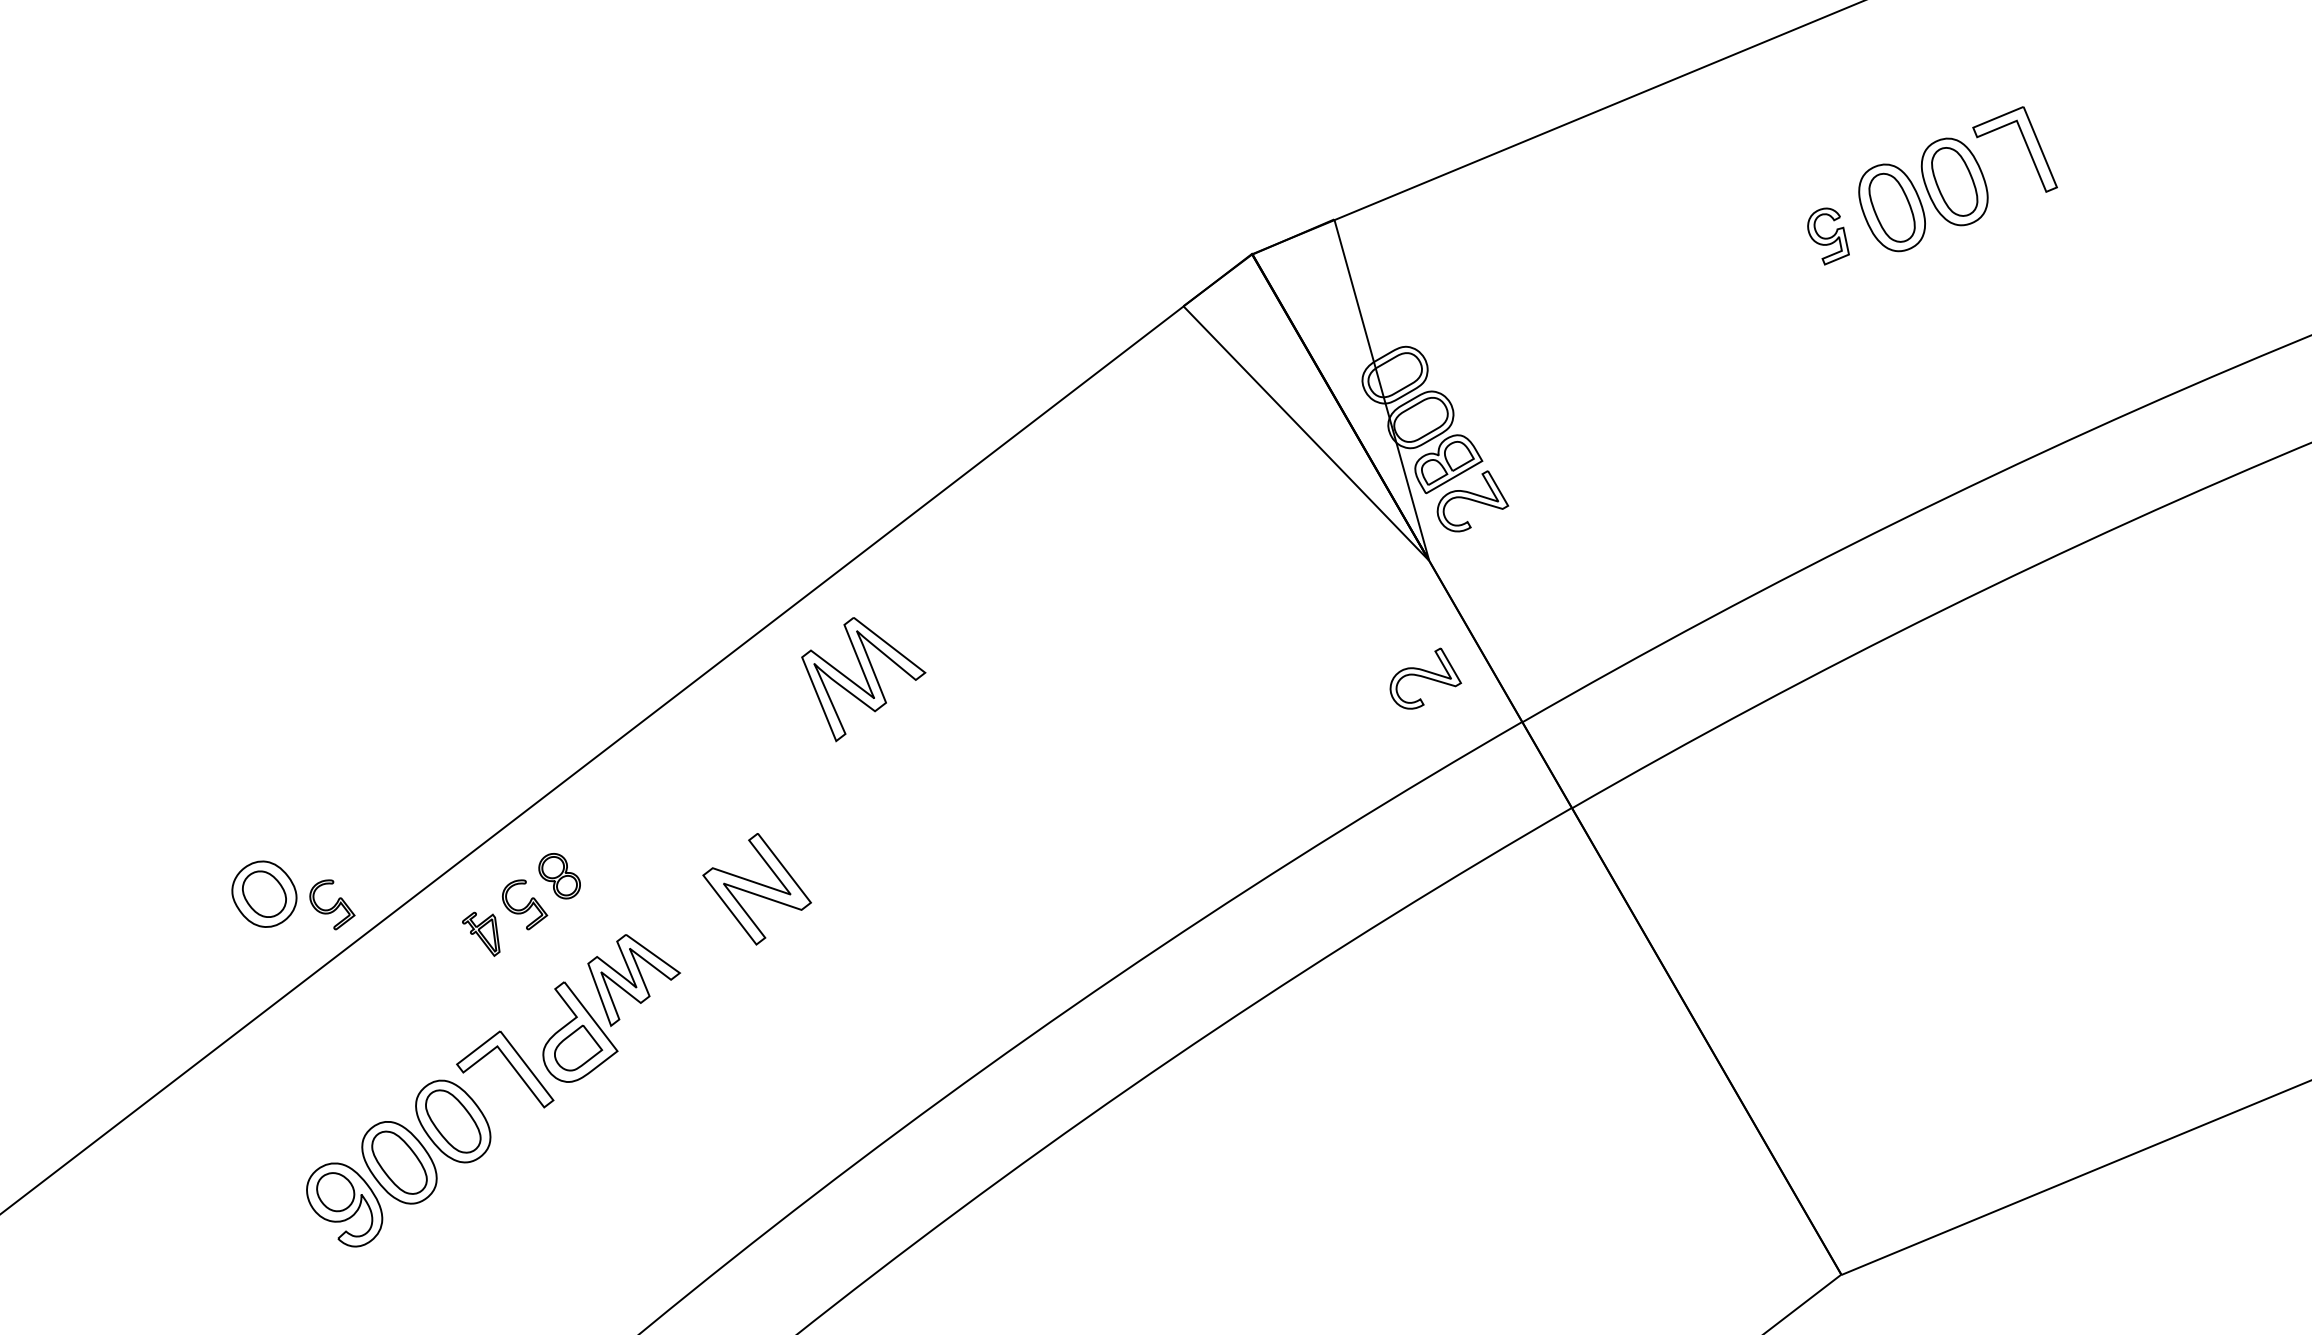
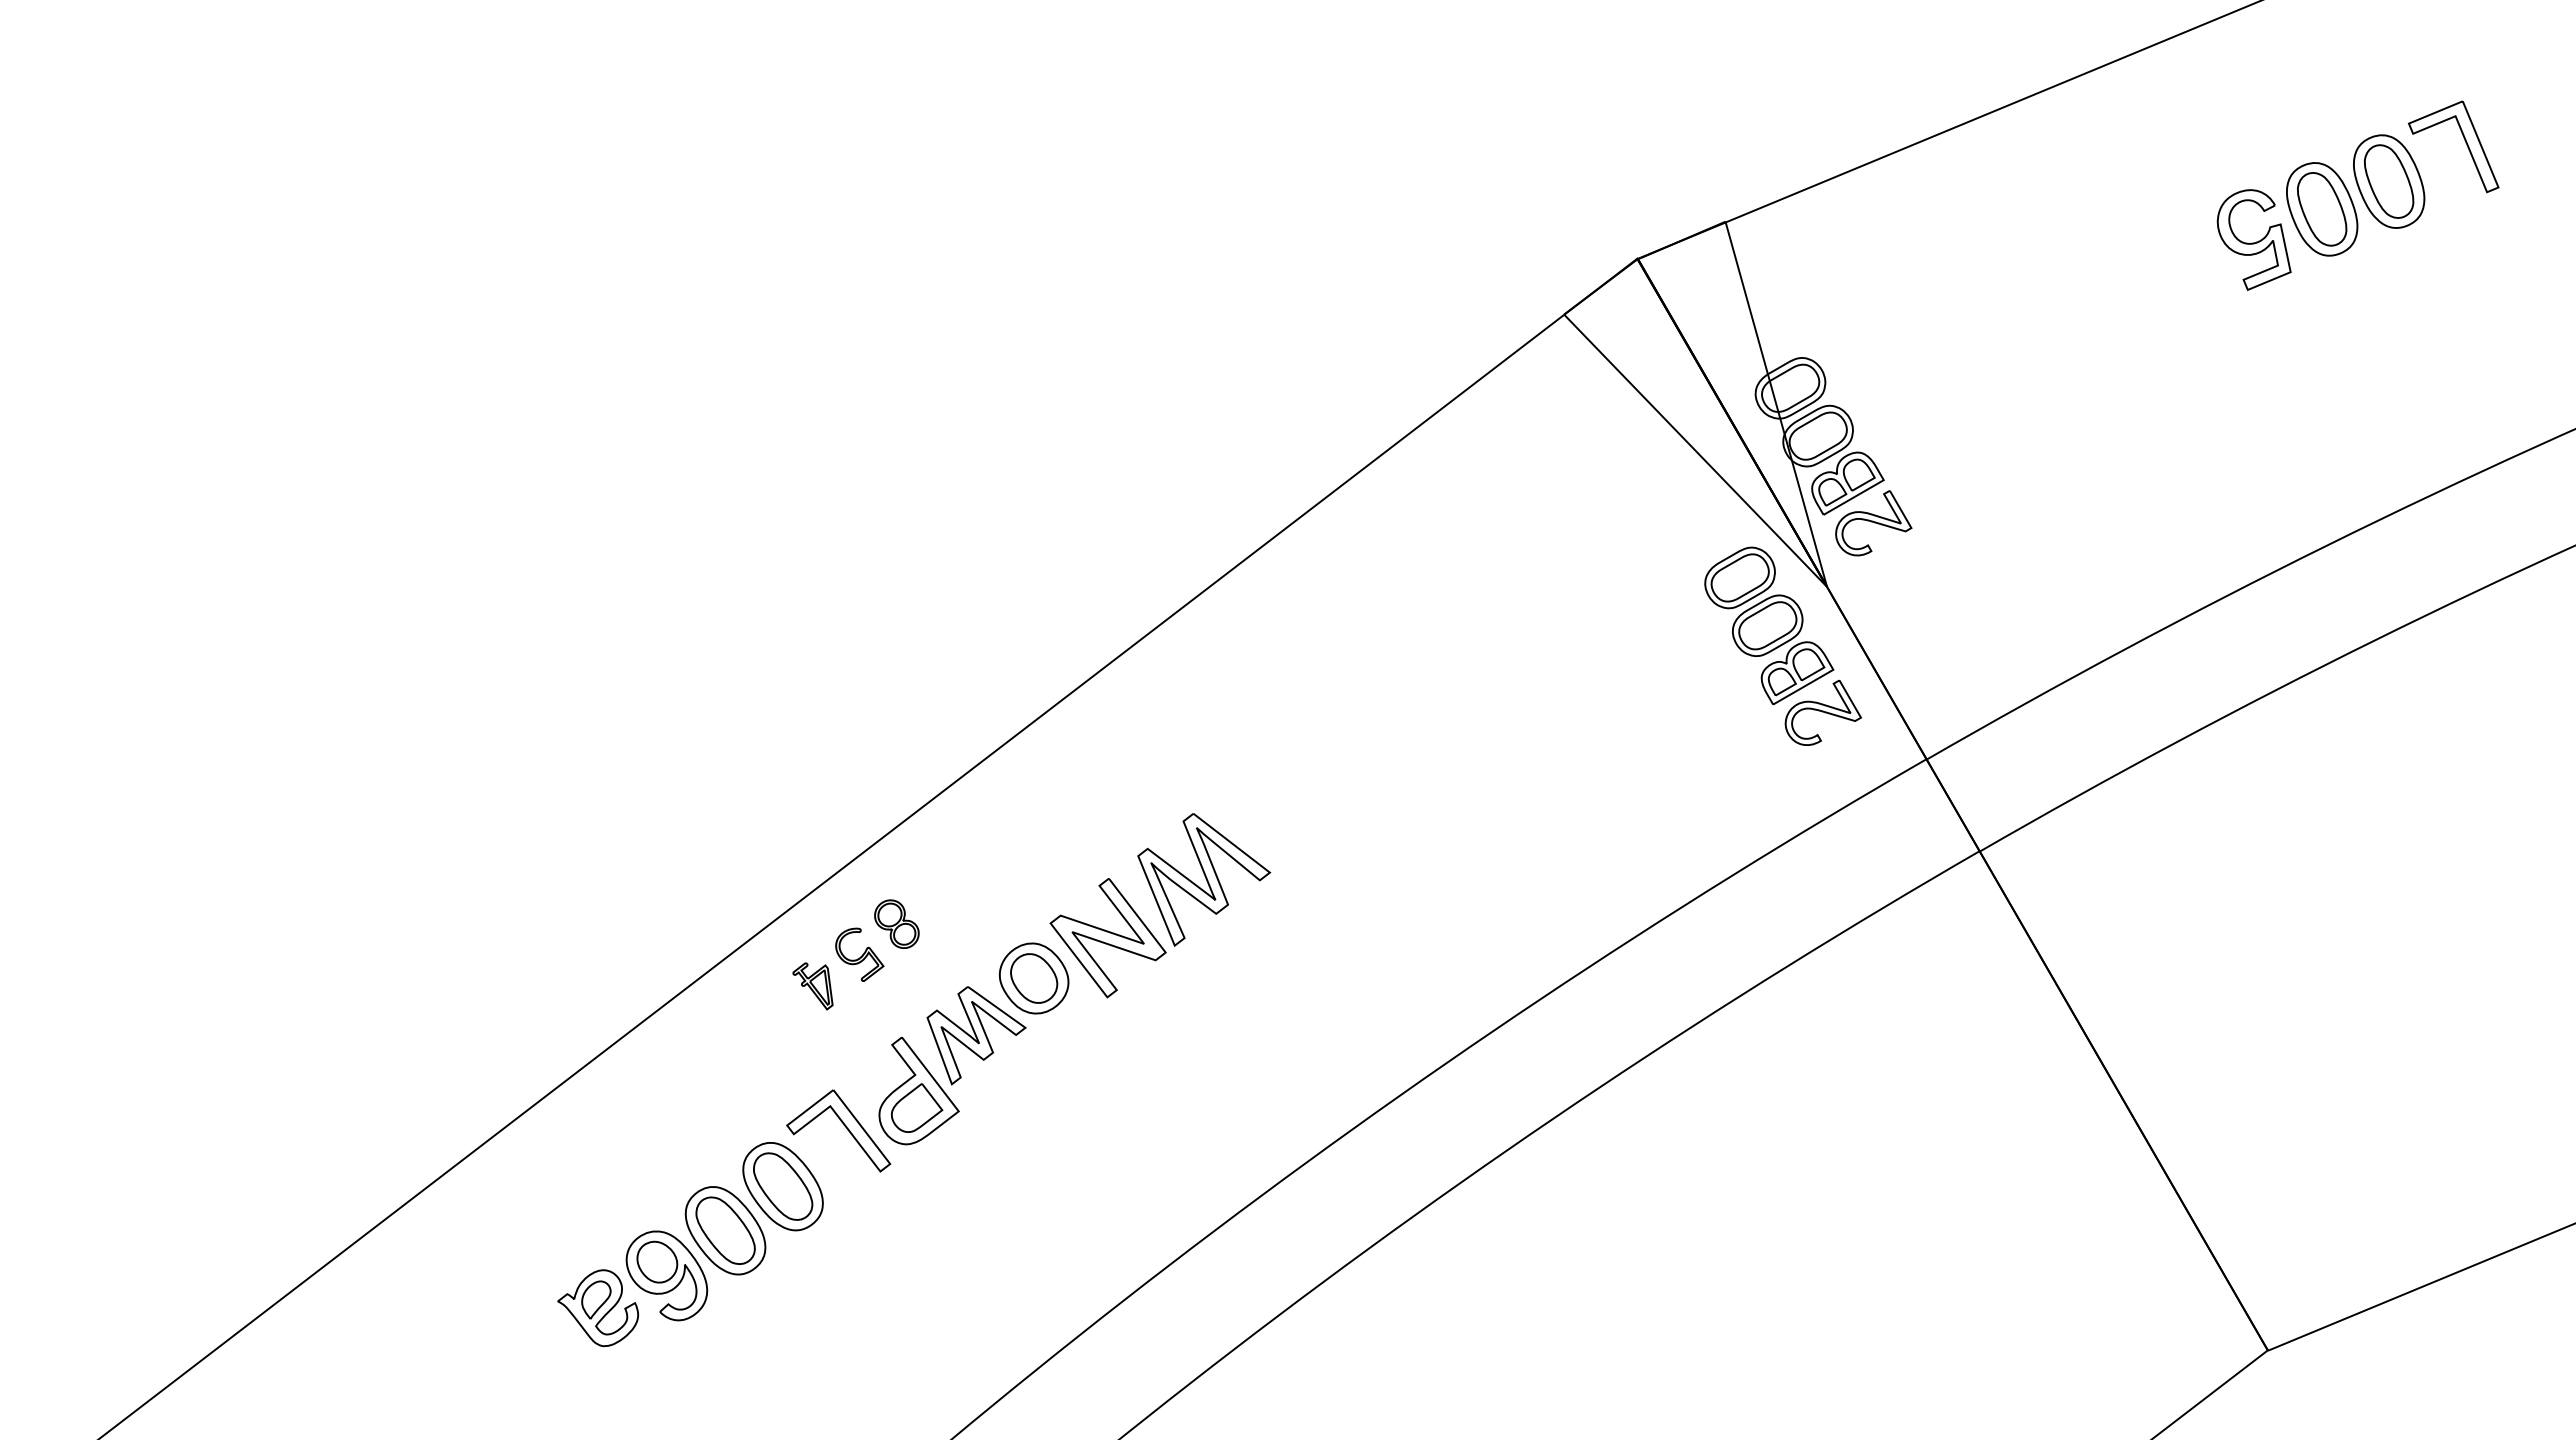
part: (1827, 236) -> (2253, 239), size x1.67
part: (1375, 596) -> (1769, 625), added
part: (864, 679) -> (1204, 879), moved
part: (263, 894) -> (1033, 978), moved
part: (332, 904) -> (653, 954), removed
part: (280, 1235) -> (598, 1308), added

